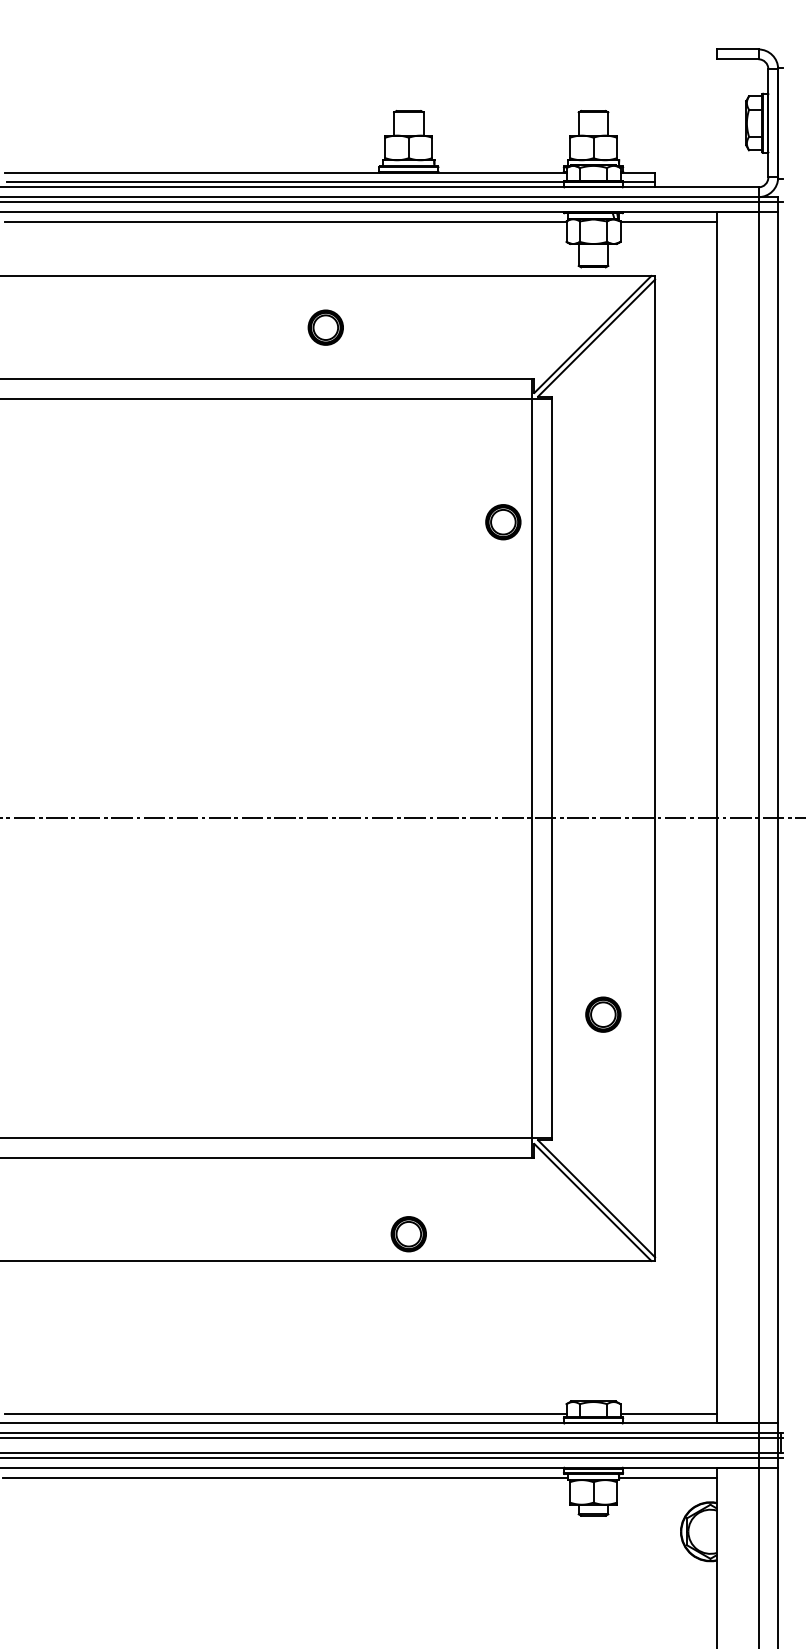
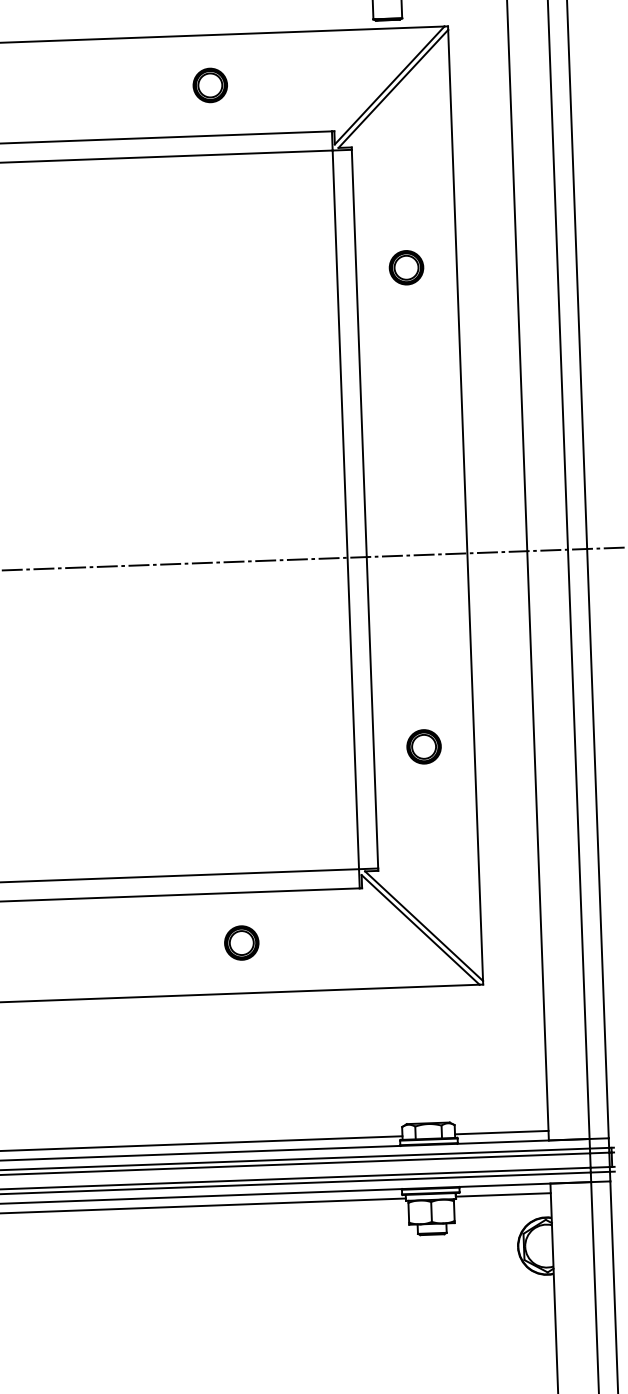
part: (325, 327) -> (210, 85), moved
part: (503, 522) -> (406, 268), moved
part: (408, 1234) -> (241, 943), moved

